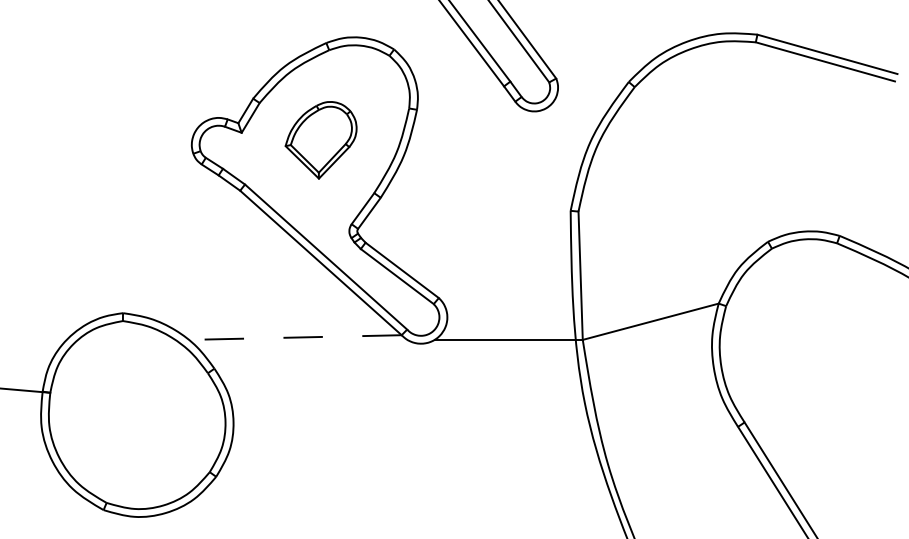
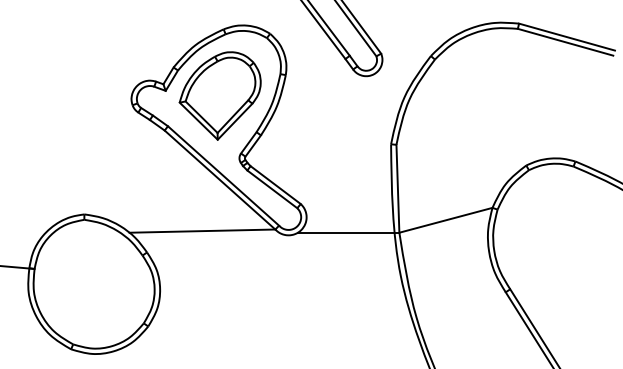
part: (320, 139) -> (219, 95), size x1.67
line: (295, 338) -> (202, 231), dashed -> solid

